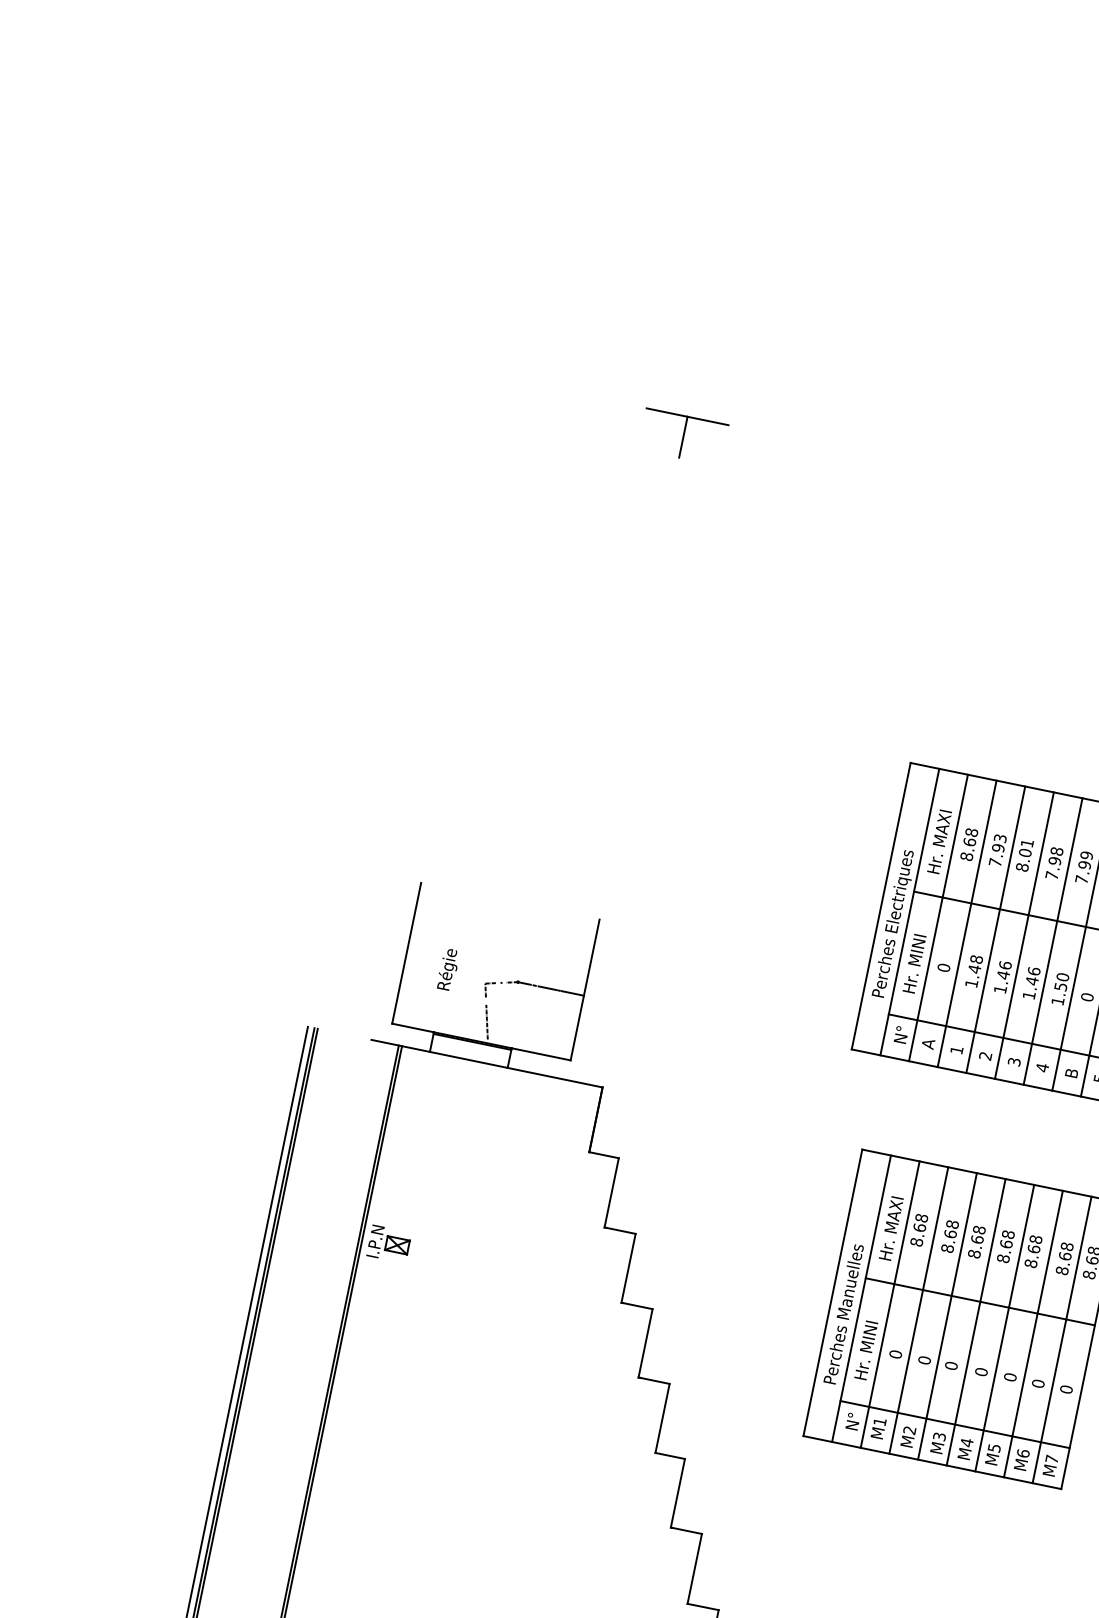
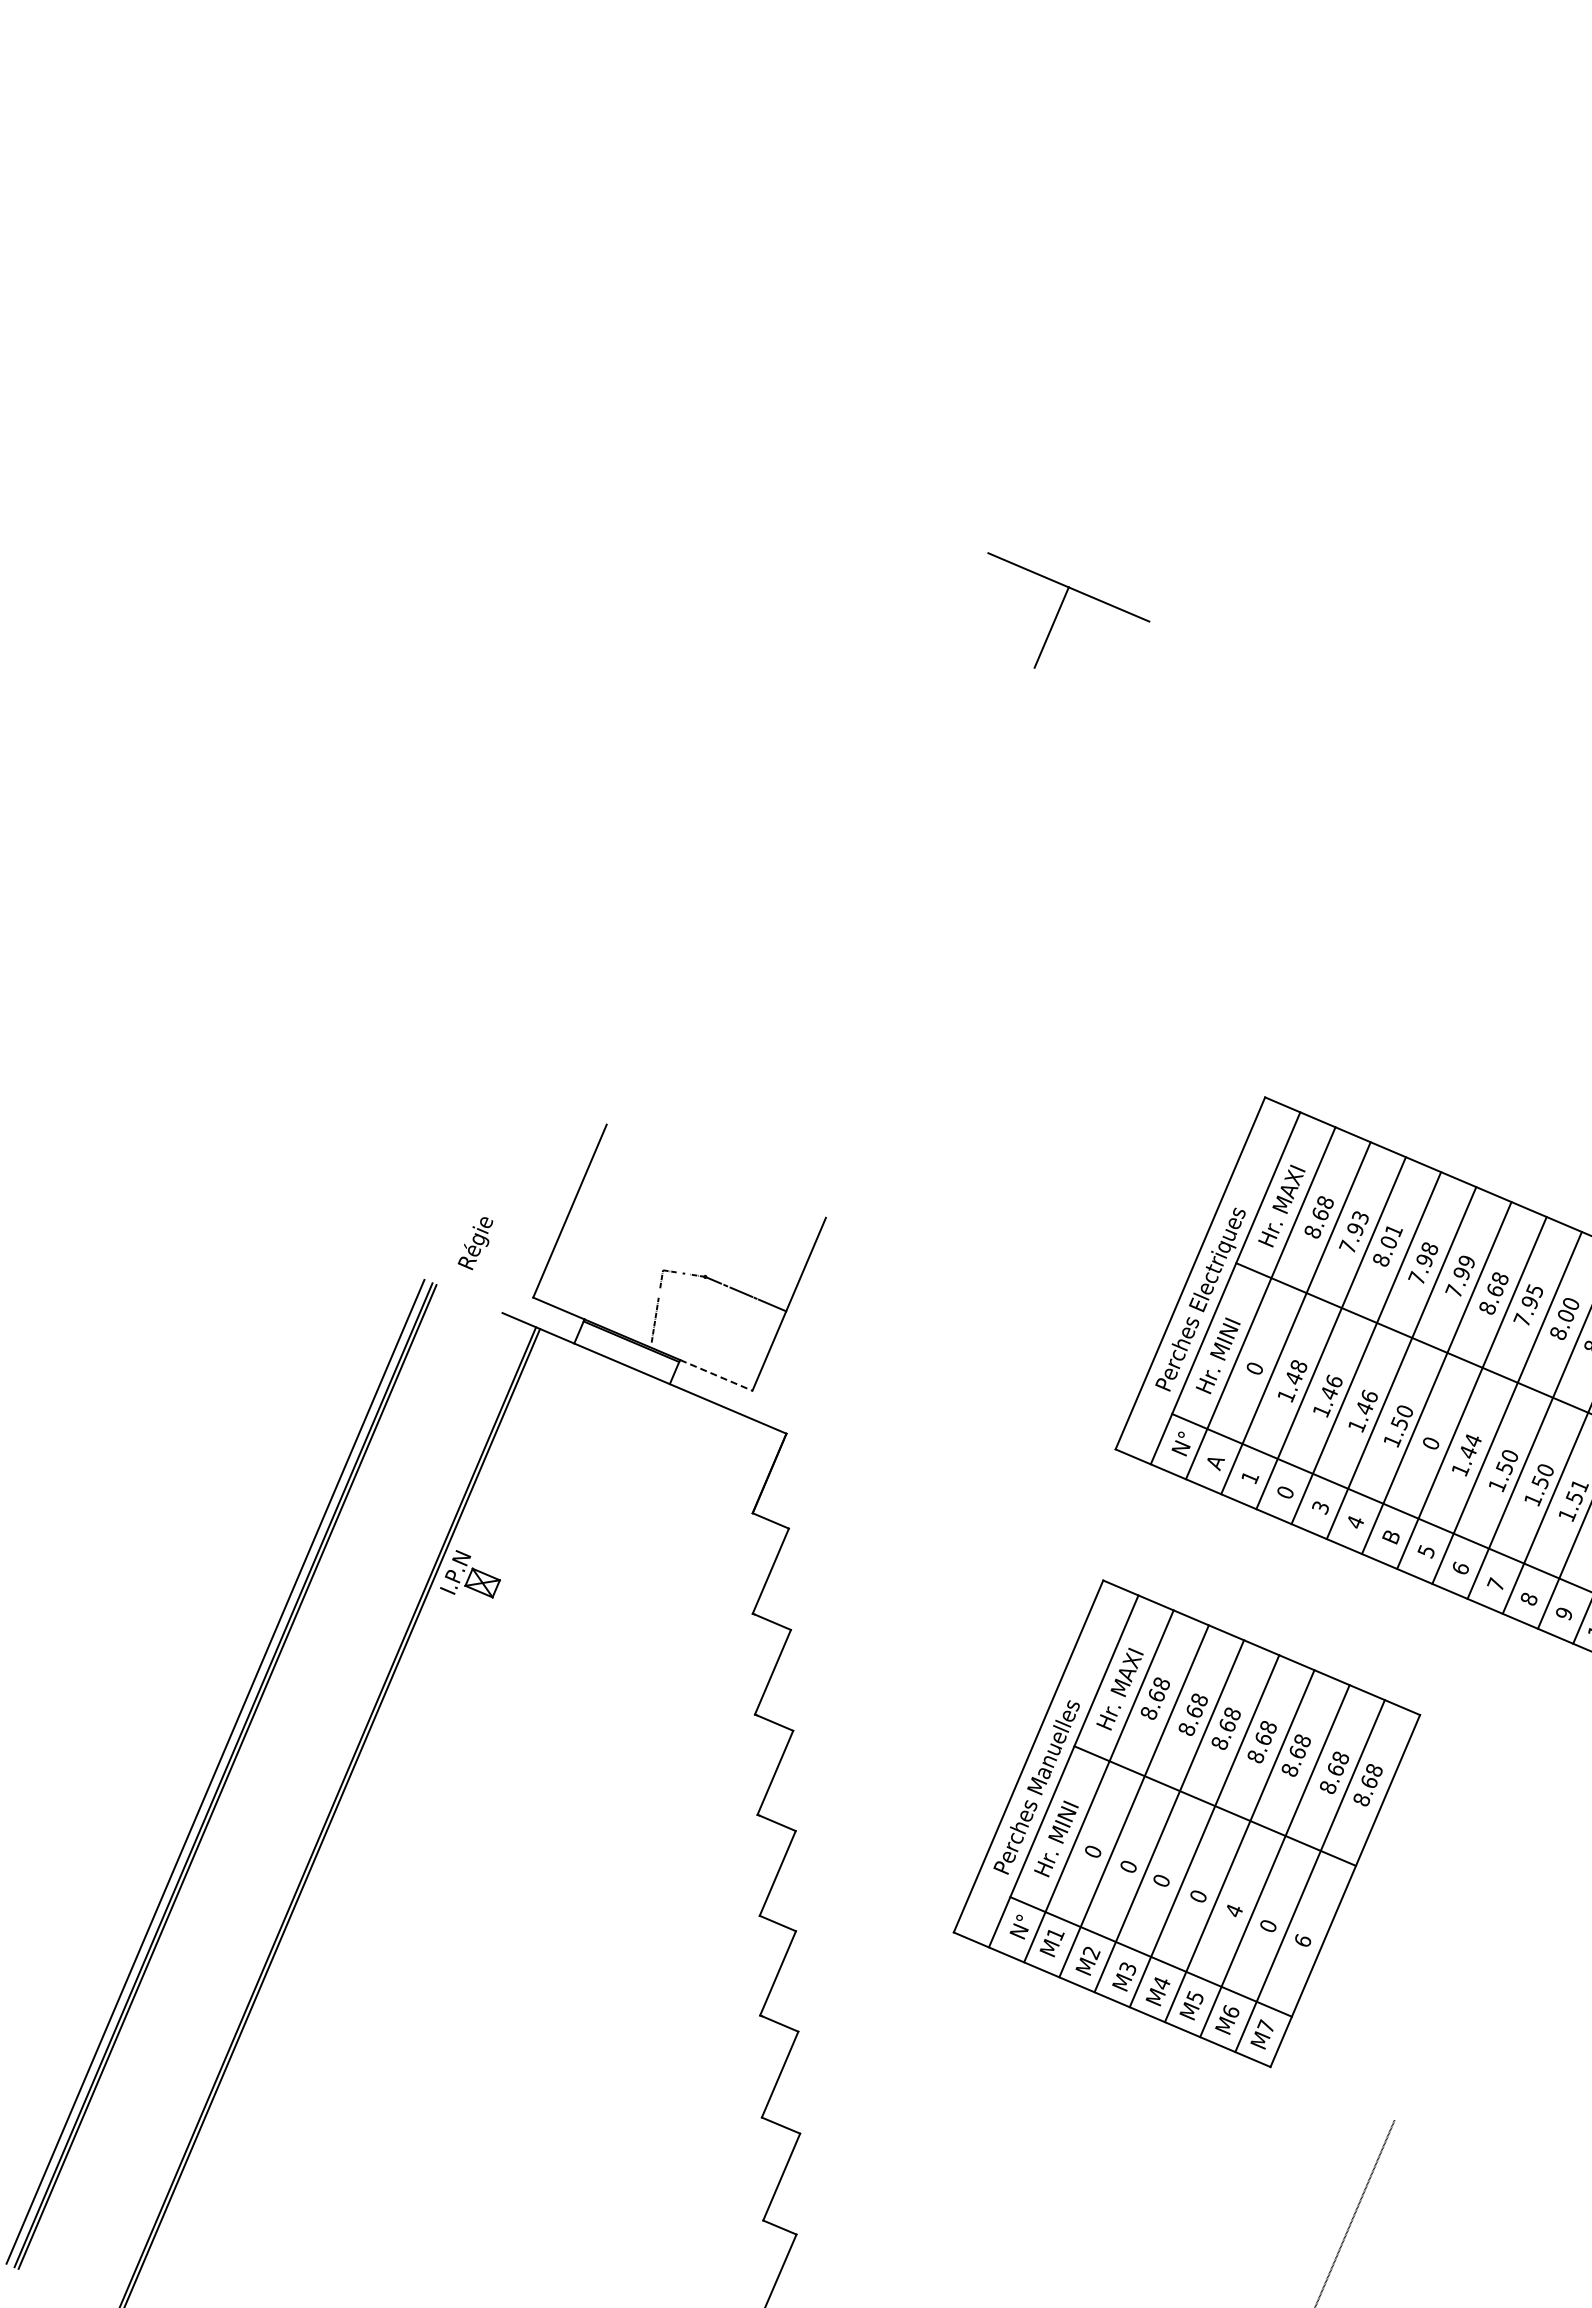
part: (689, 427) -> (1068, 610), size x1.6
text: (447, 970) -> (475, 1243), moved
line: (541, 1054) -> (716, 1375), solid -> dashed
text: (985, 1056) -> (1285, 1492), 2 -> 0
text: (1010, 1377) -> (1234, 1910), 0 -> 4
text: (1066, 1389) -> (1302, 1940), 0 -> 6

